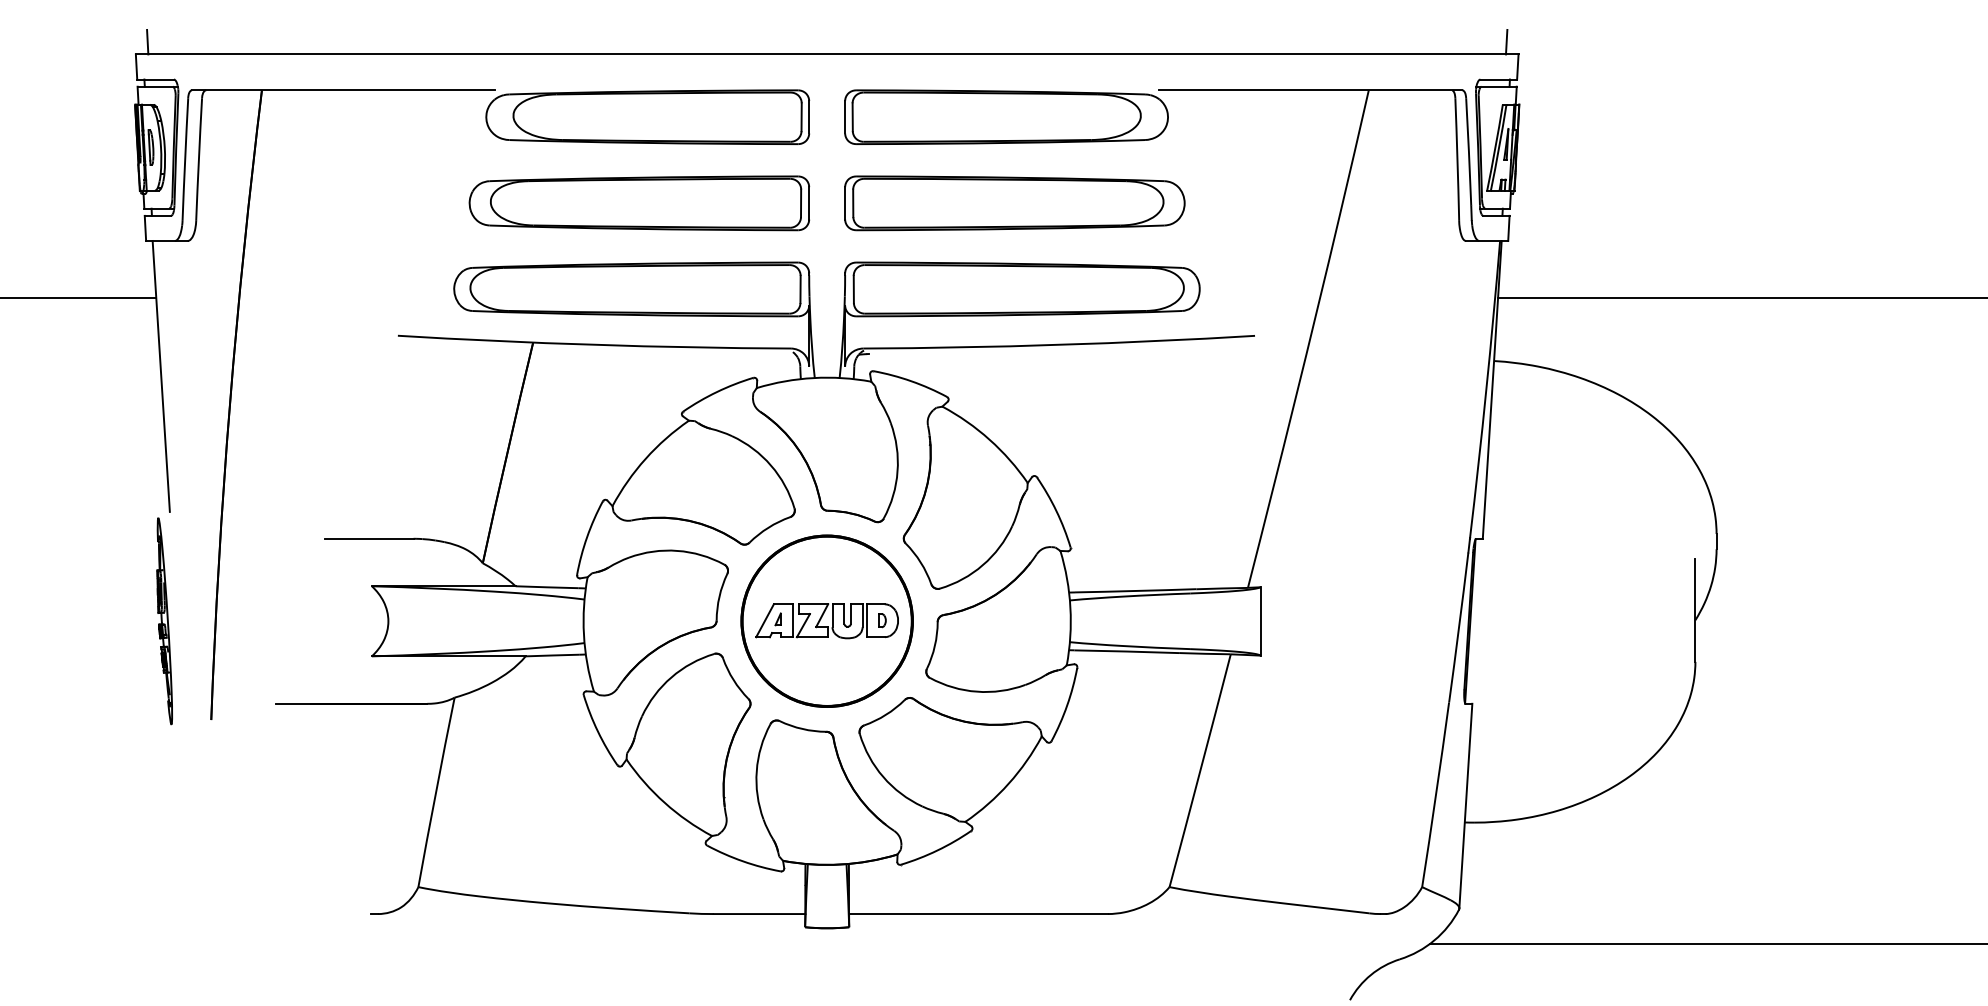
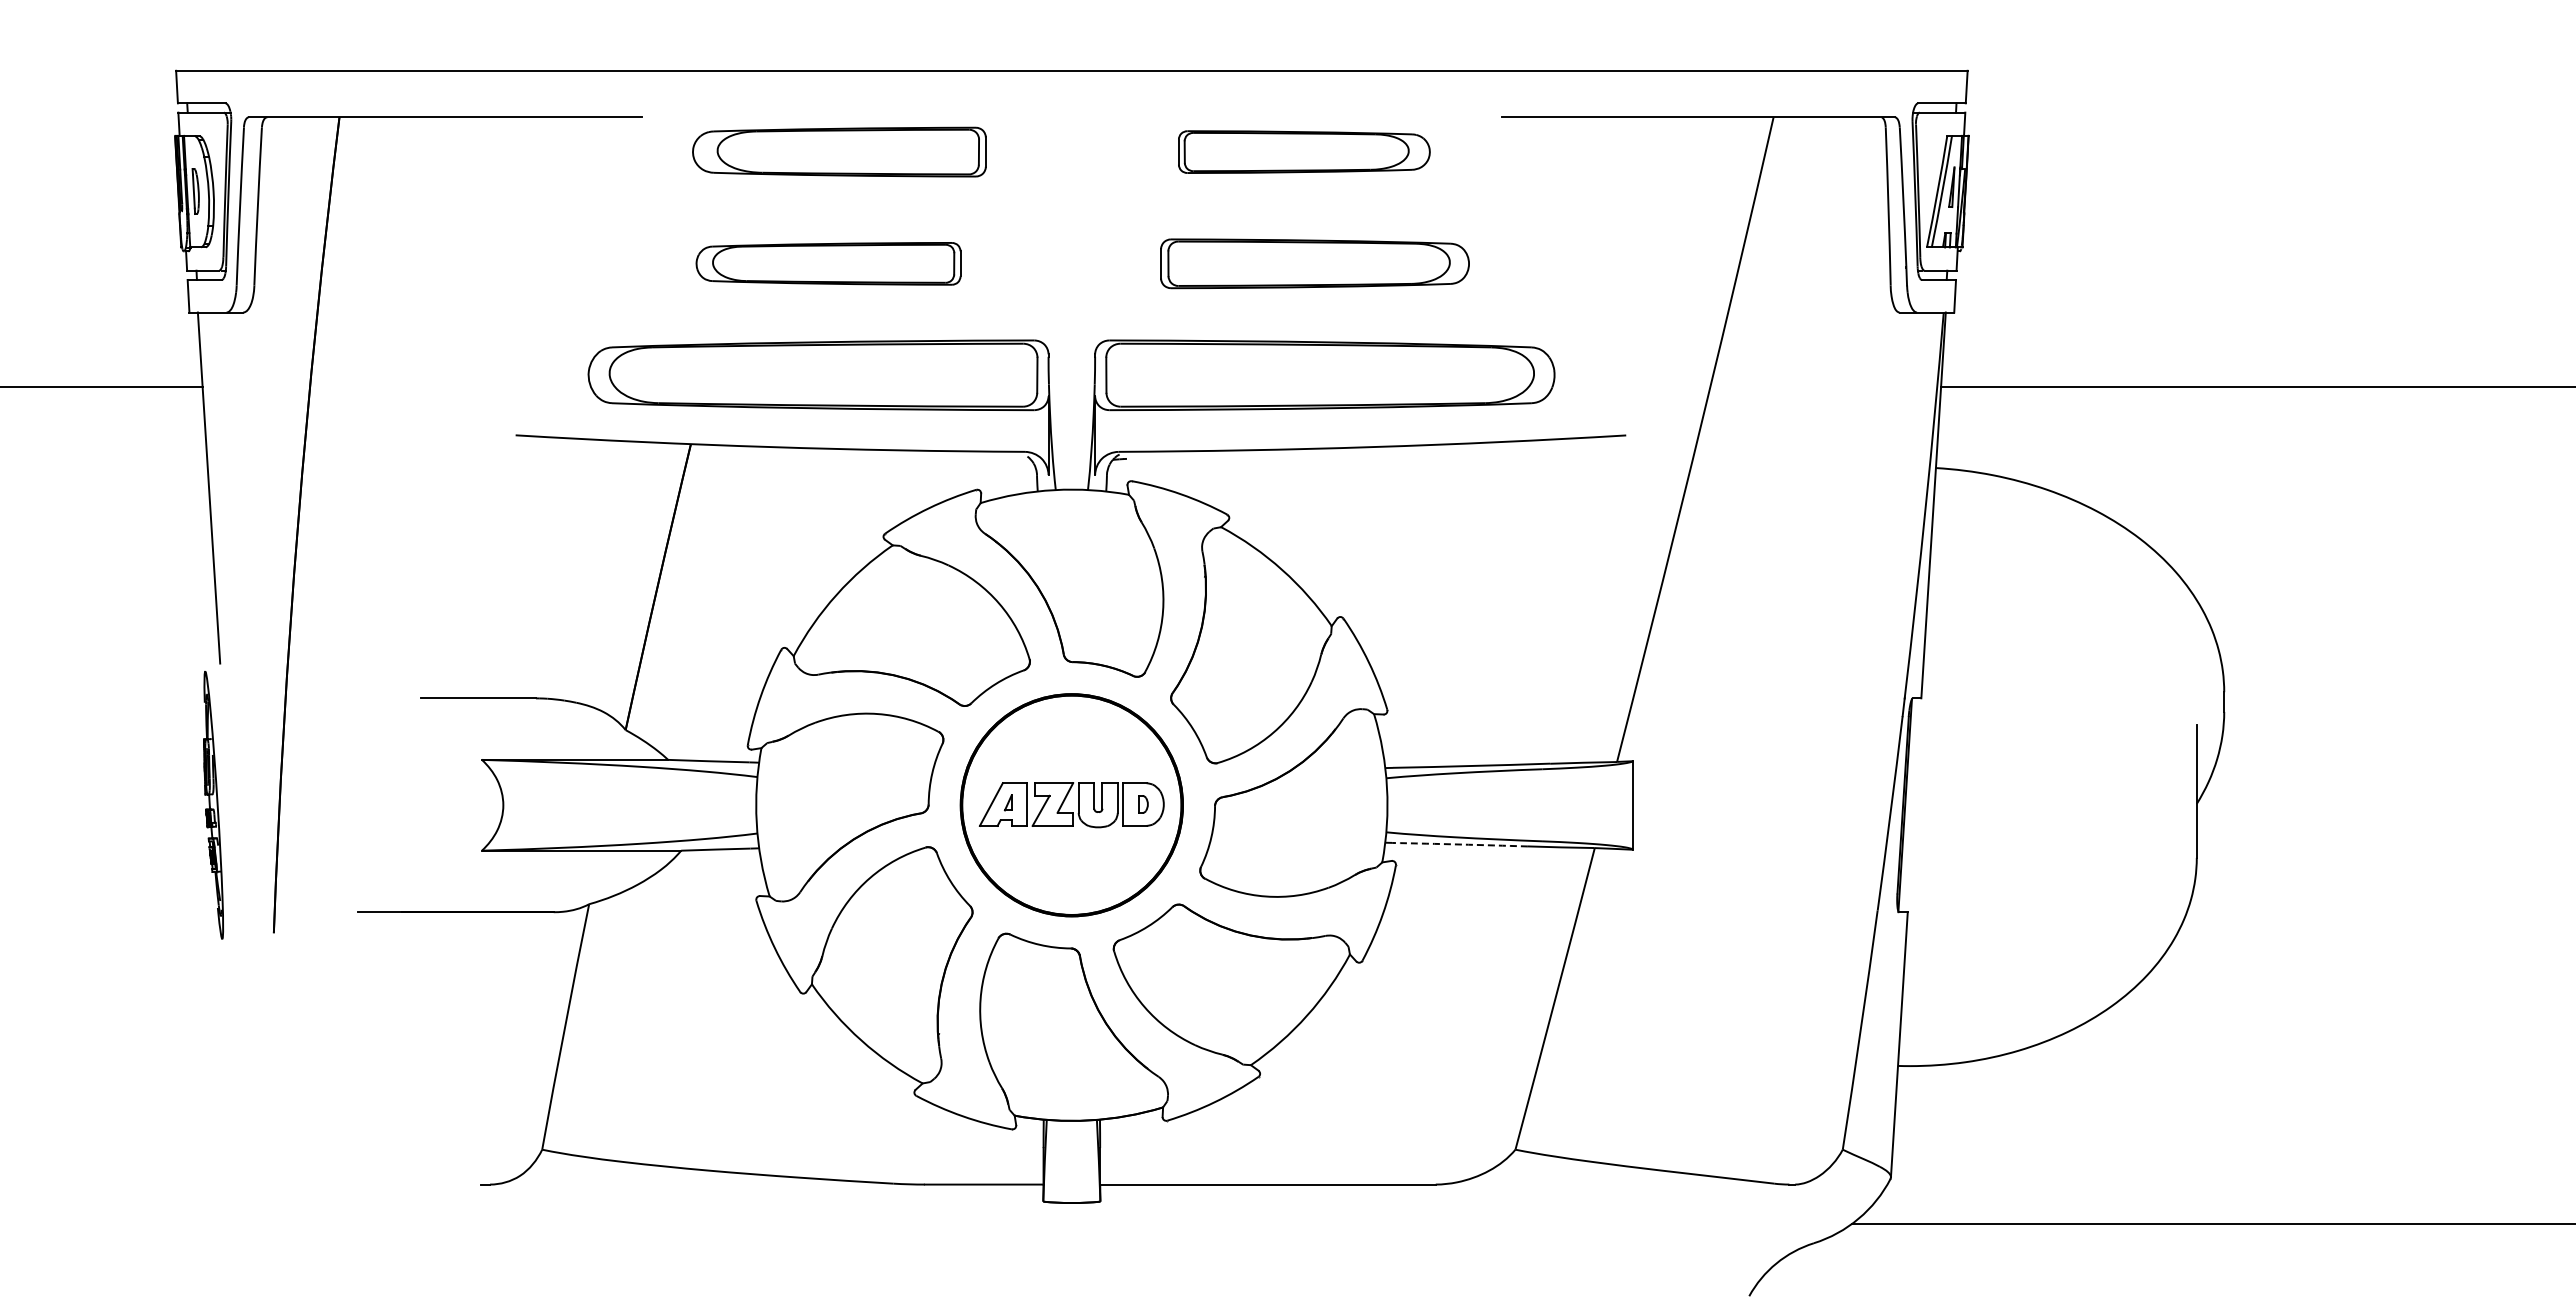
line: (147, 41) -> (191, 54), removed
line: (1506, 41) -> (1952, 54), removed
part: (647, 116) -> (839, 151), size x0.7
part: (1006, 116) -> (1304, 151), size x0.6
part: (639, 203) -> (828, 263), size x0.6
part: (1014, 203) -> (1314, 263), size x0.7
arc: (1127, 651) -> (1460, 844), solid -> dashed

